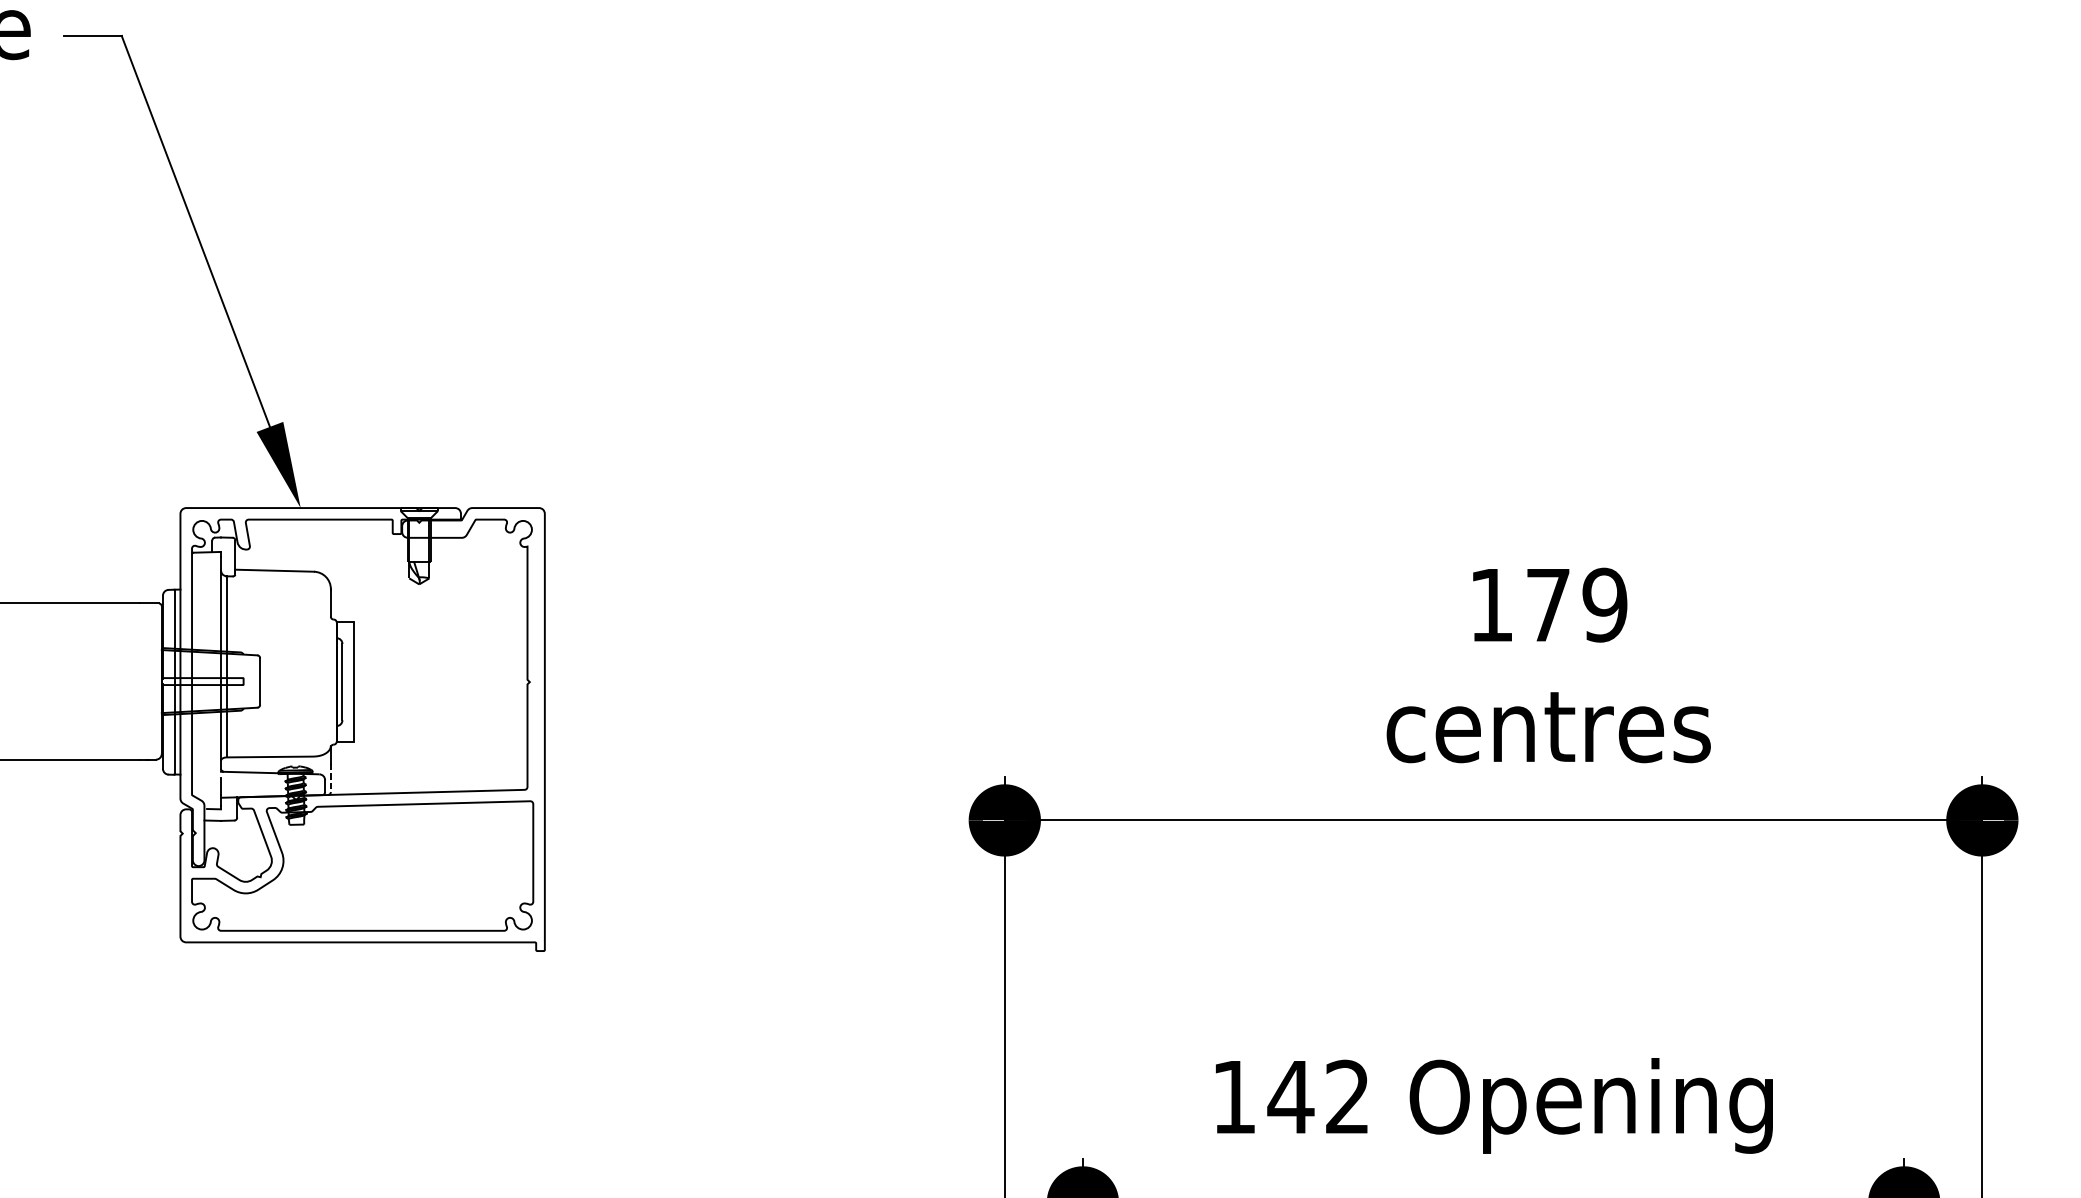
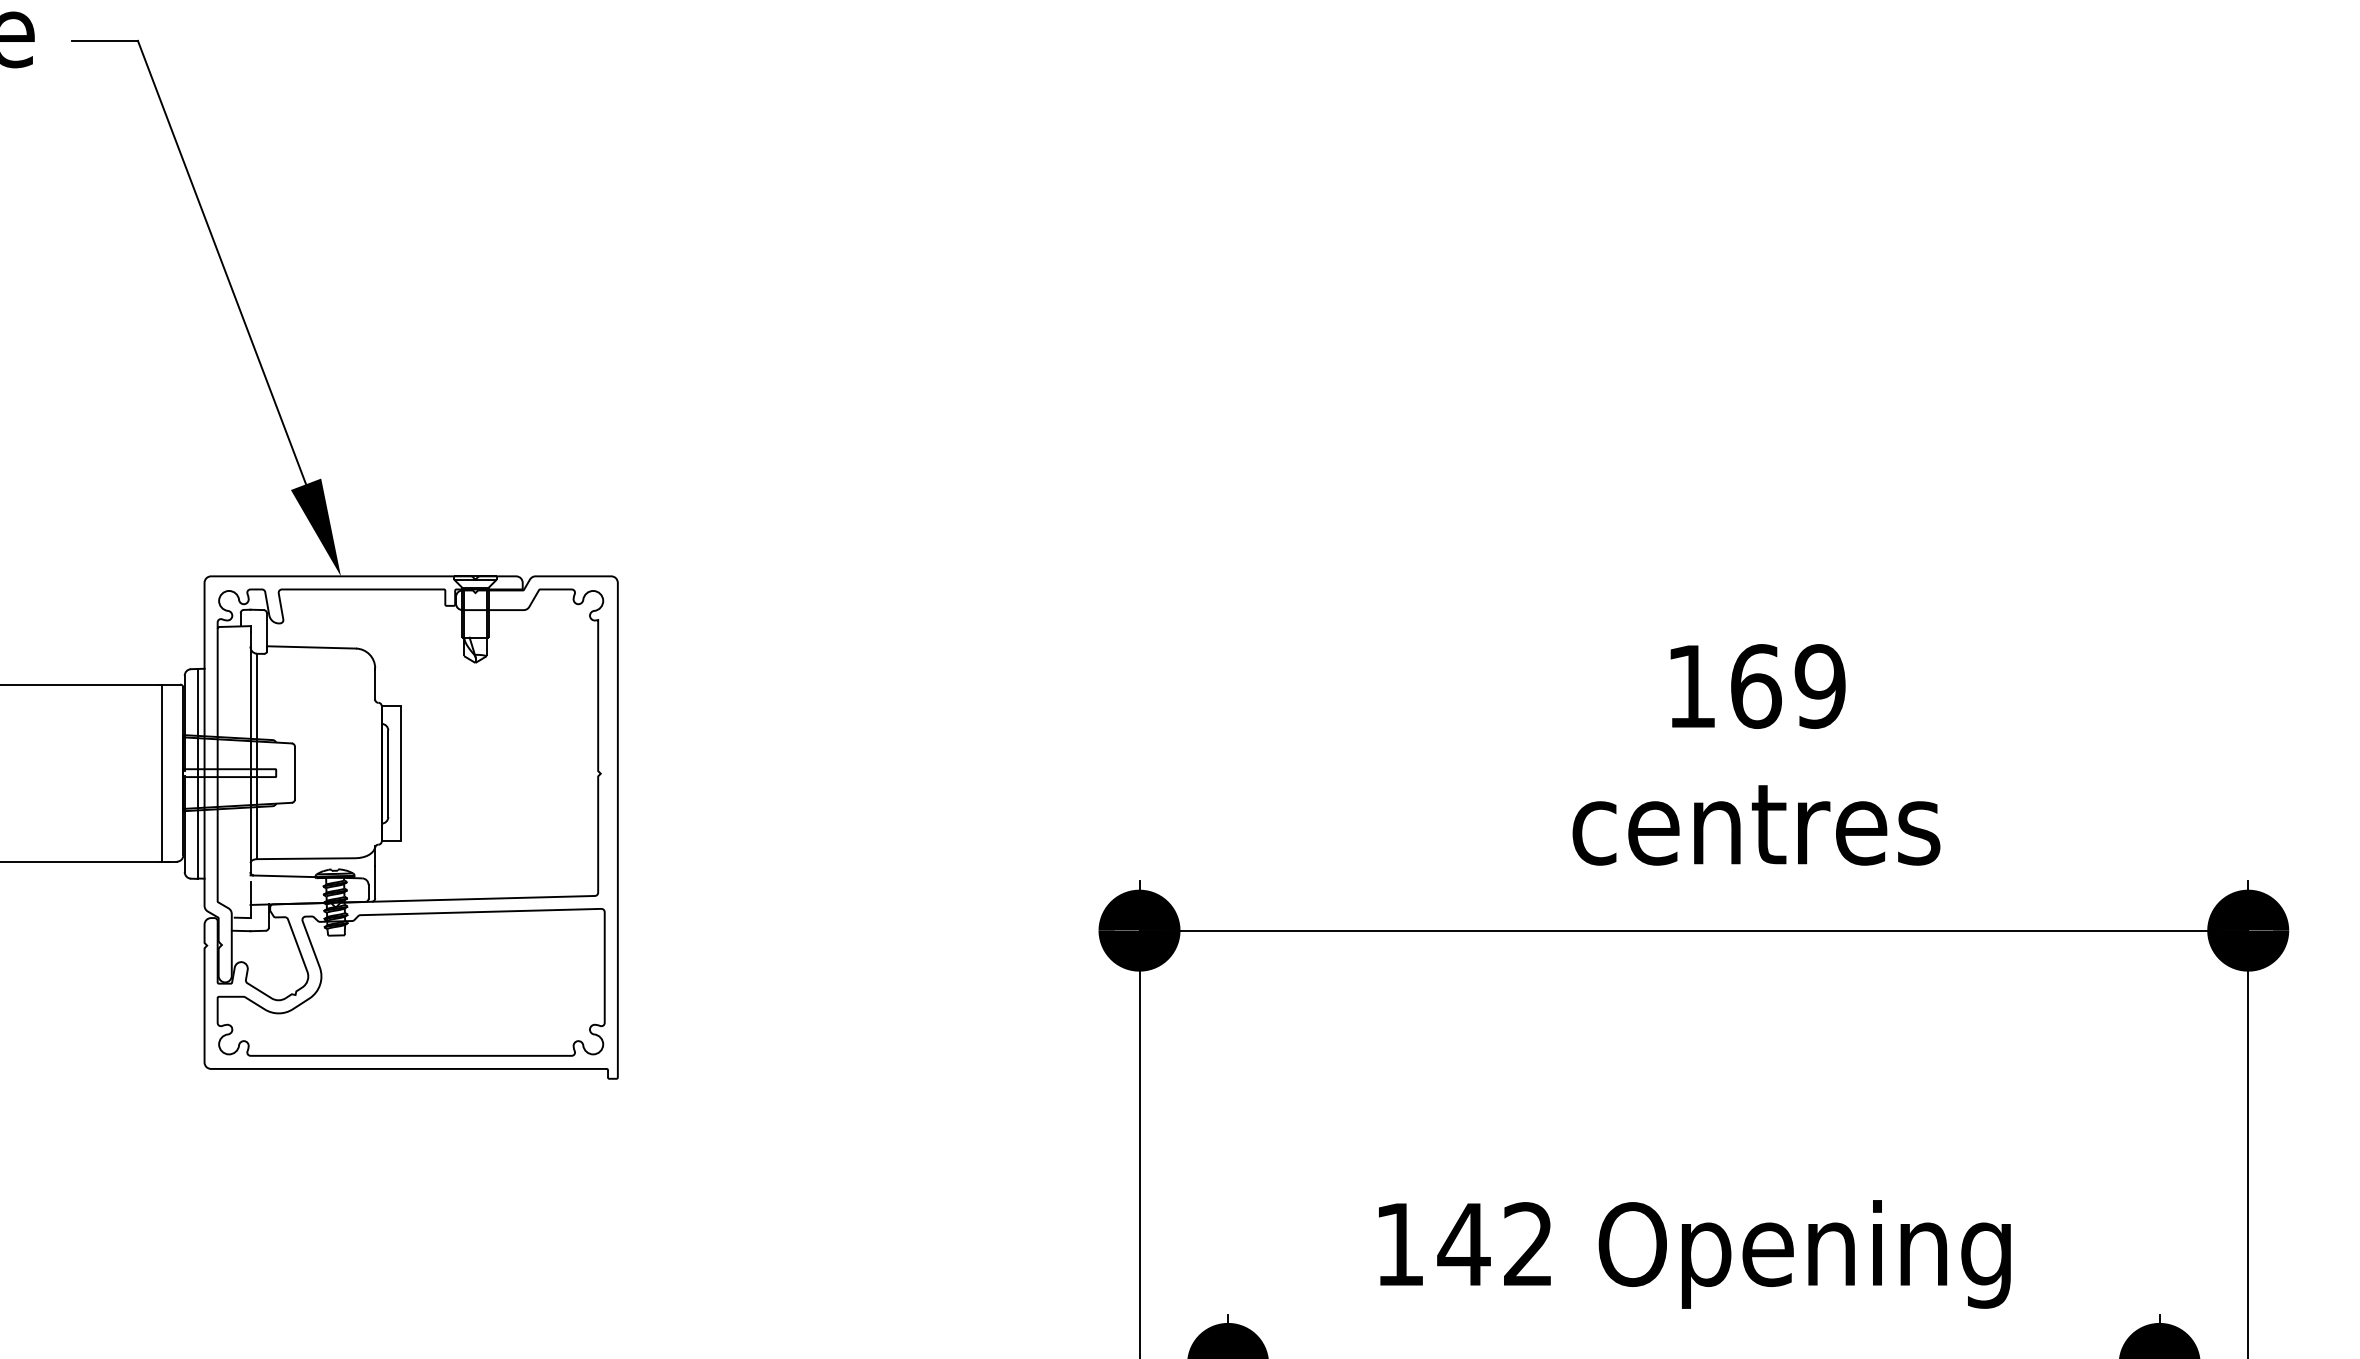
text: (1548, 605) -> (1756, 686), 179 -> 169
line: (143, 680) -> (162, 772), added
line: (331, 777) -> (375, 882), dashed -> solid

